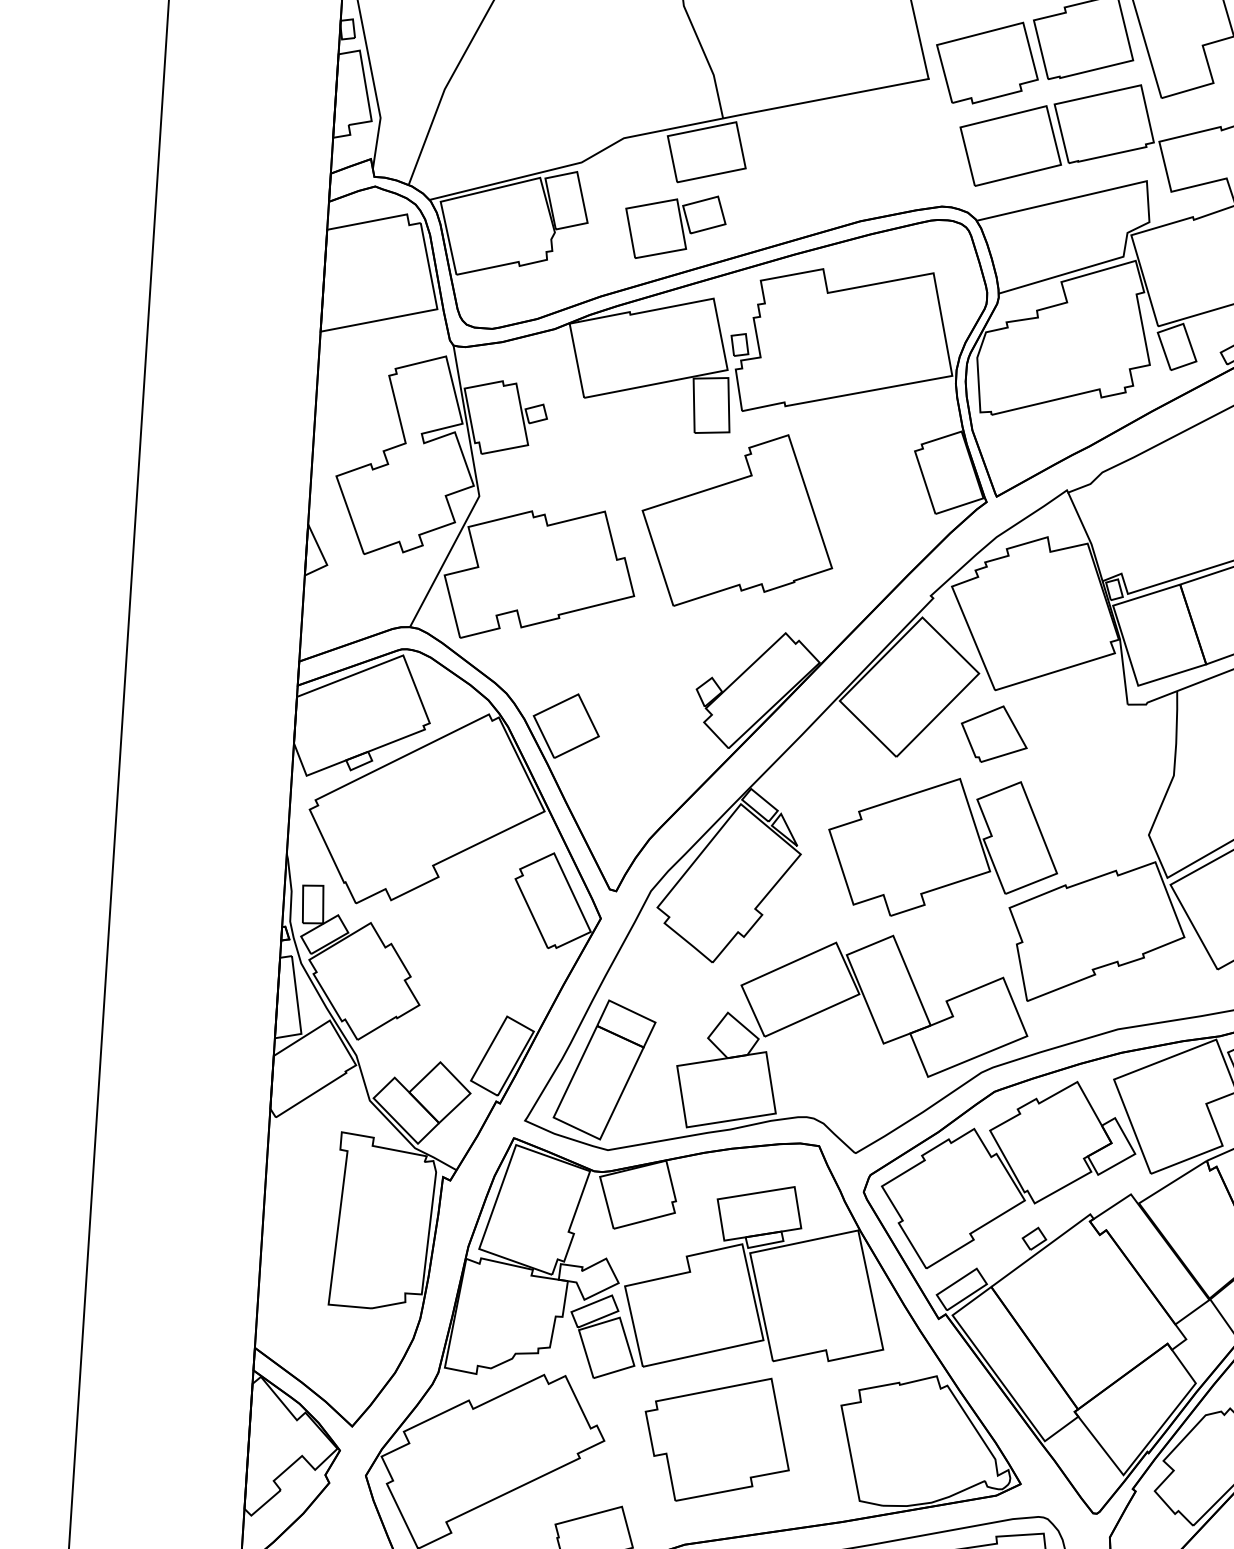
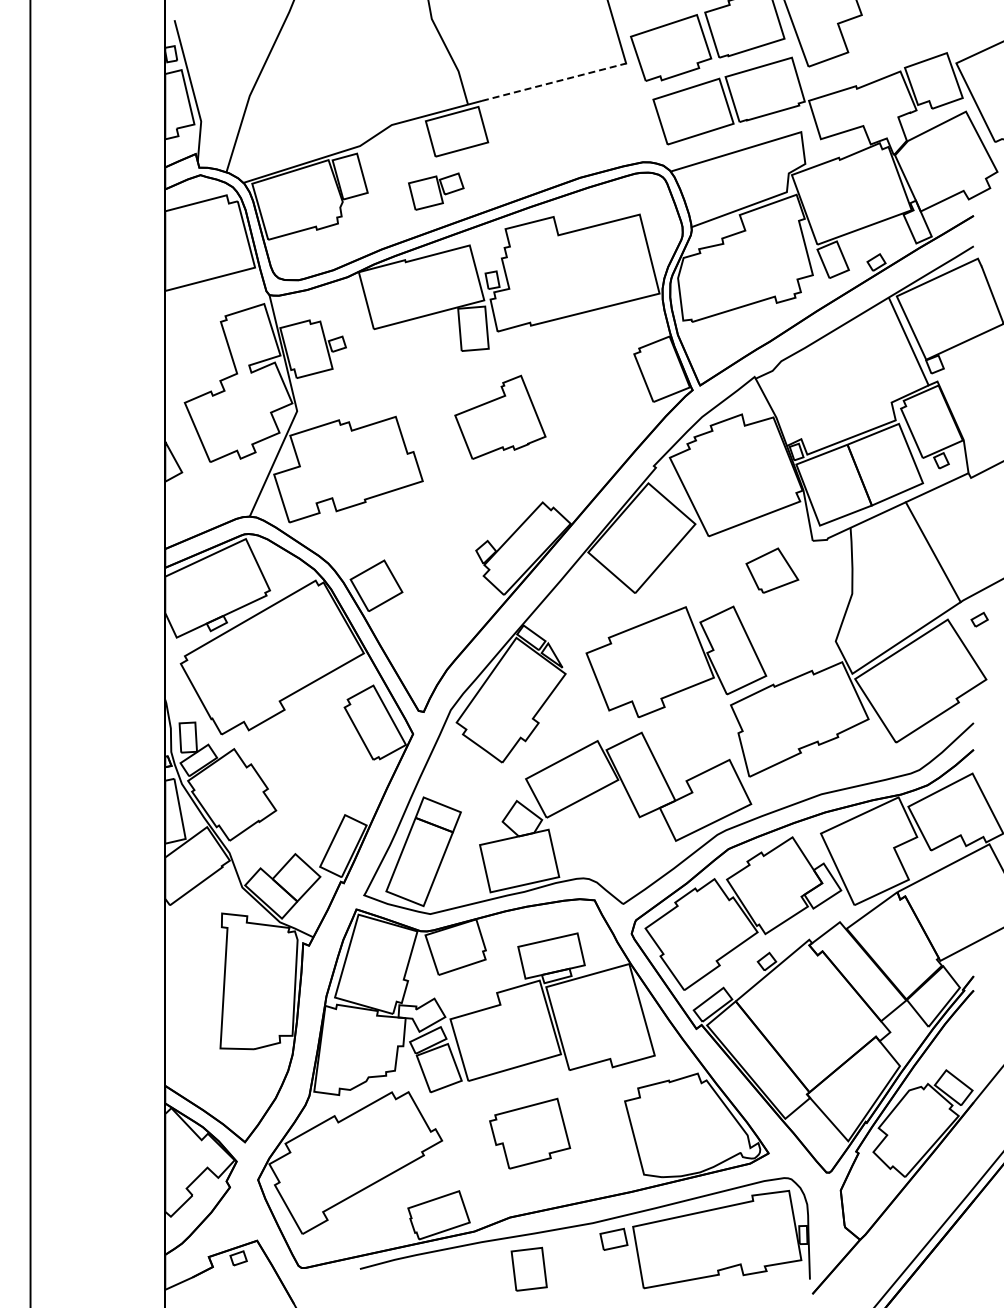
line: (835, 97) -> (554, 82), solid -> dashed
part: (675, 226) -> (436, 191), size x0.7
part: (738, 521) -> (500, 417), size x0.6
part: (994, 734) -> (772, 570), moved
part: (716, 1438) -> (529, 1133), size x0.7

